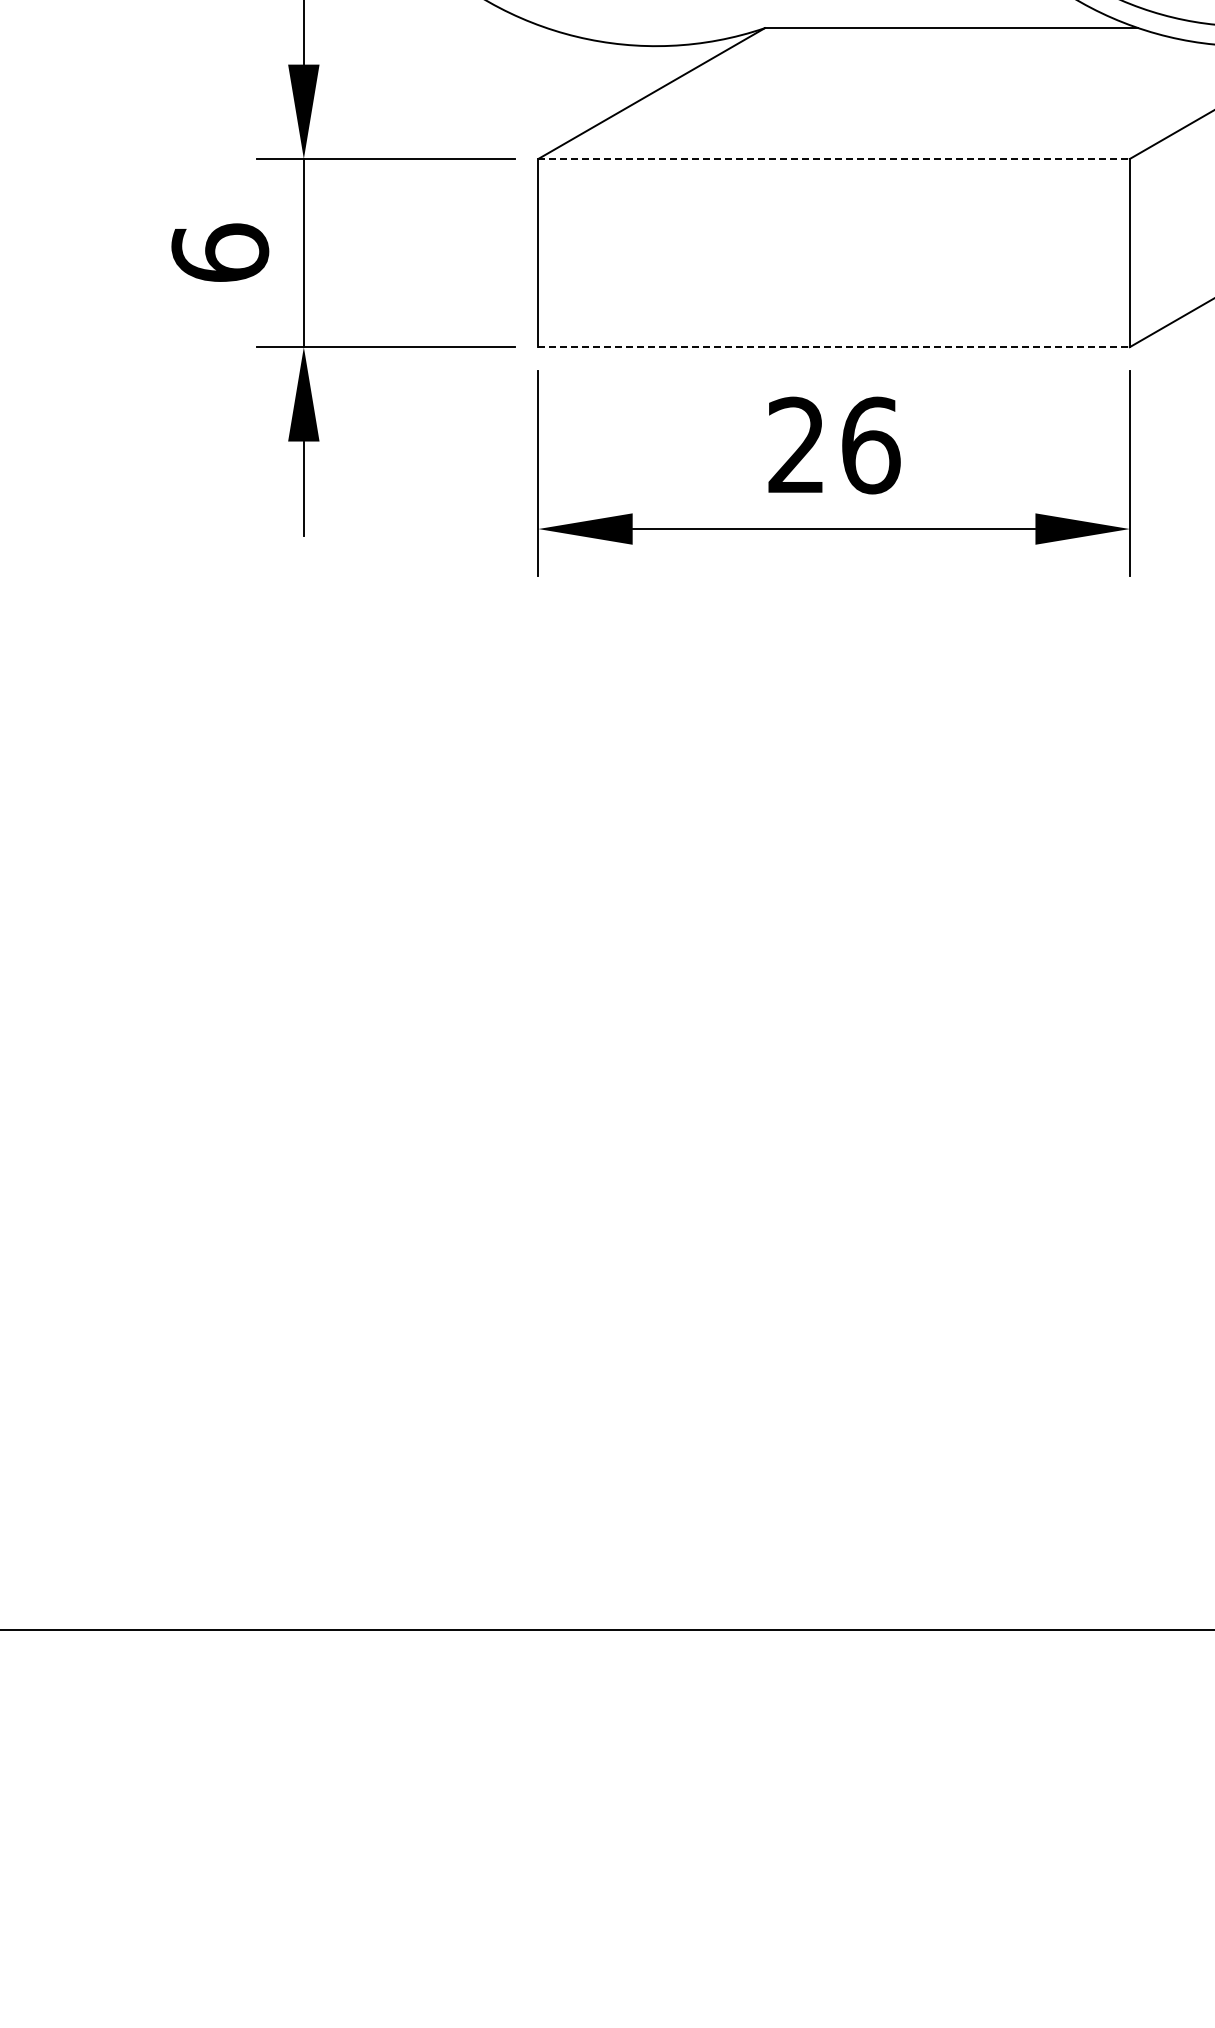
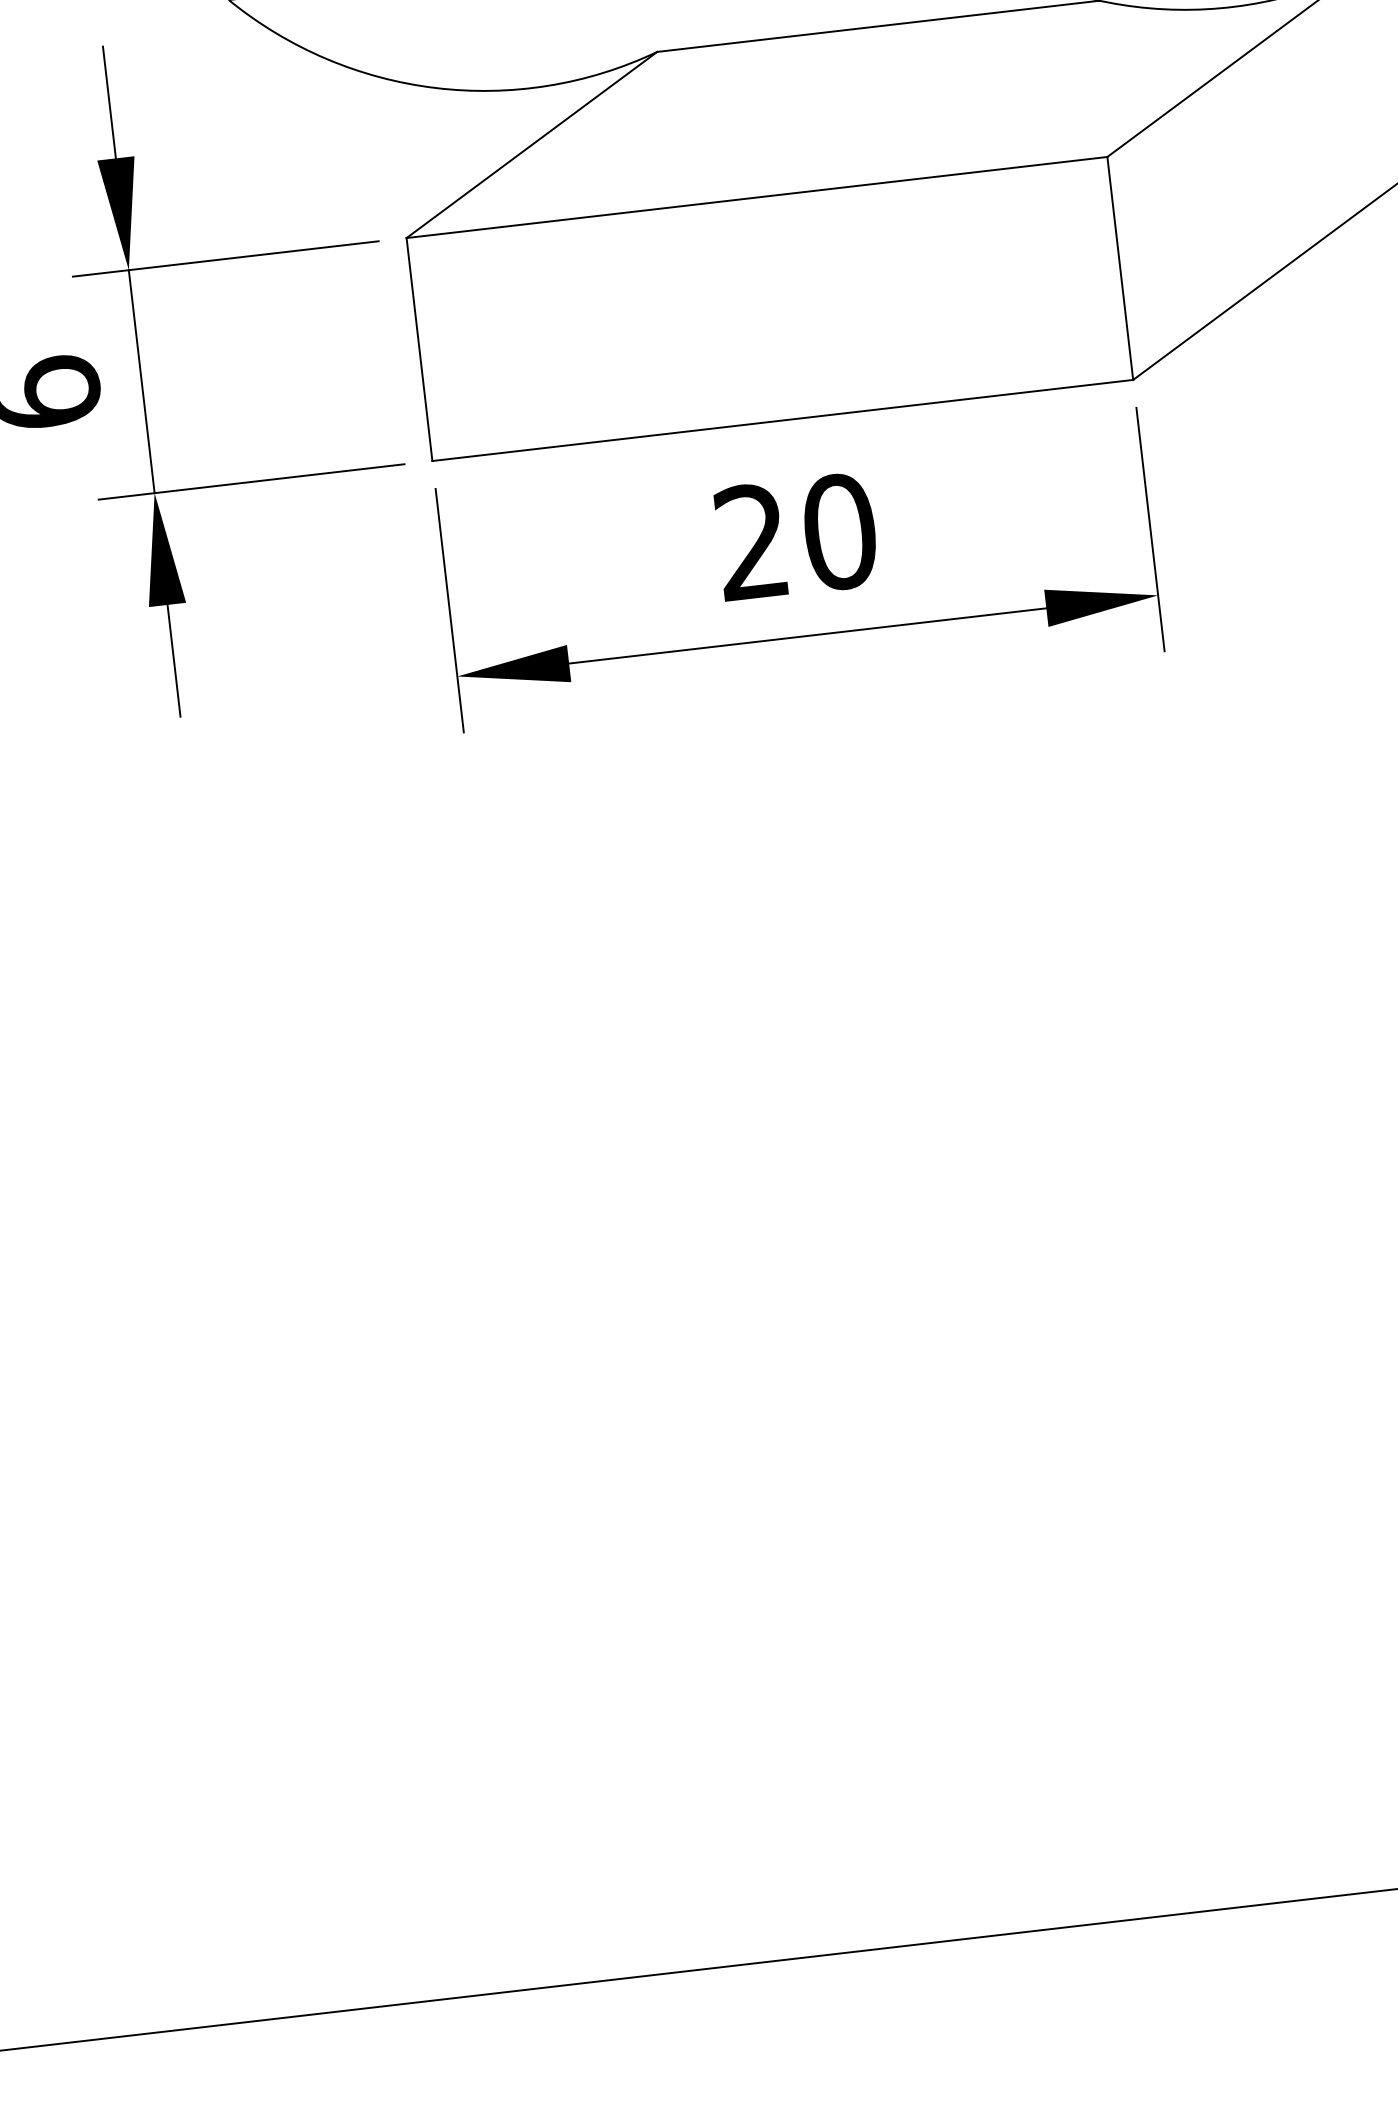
line: (834, 159) -> (757, 198), dashed -> solid
line: (834, 347) -> (783, 420), dashed -> solid
text: (870, 445) -> (839, 531), 26 -> 20

